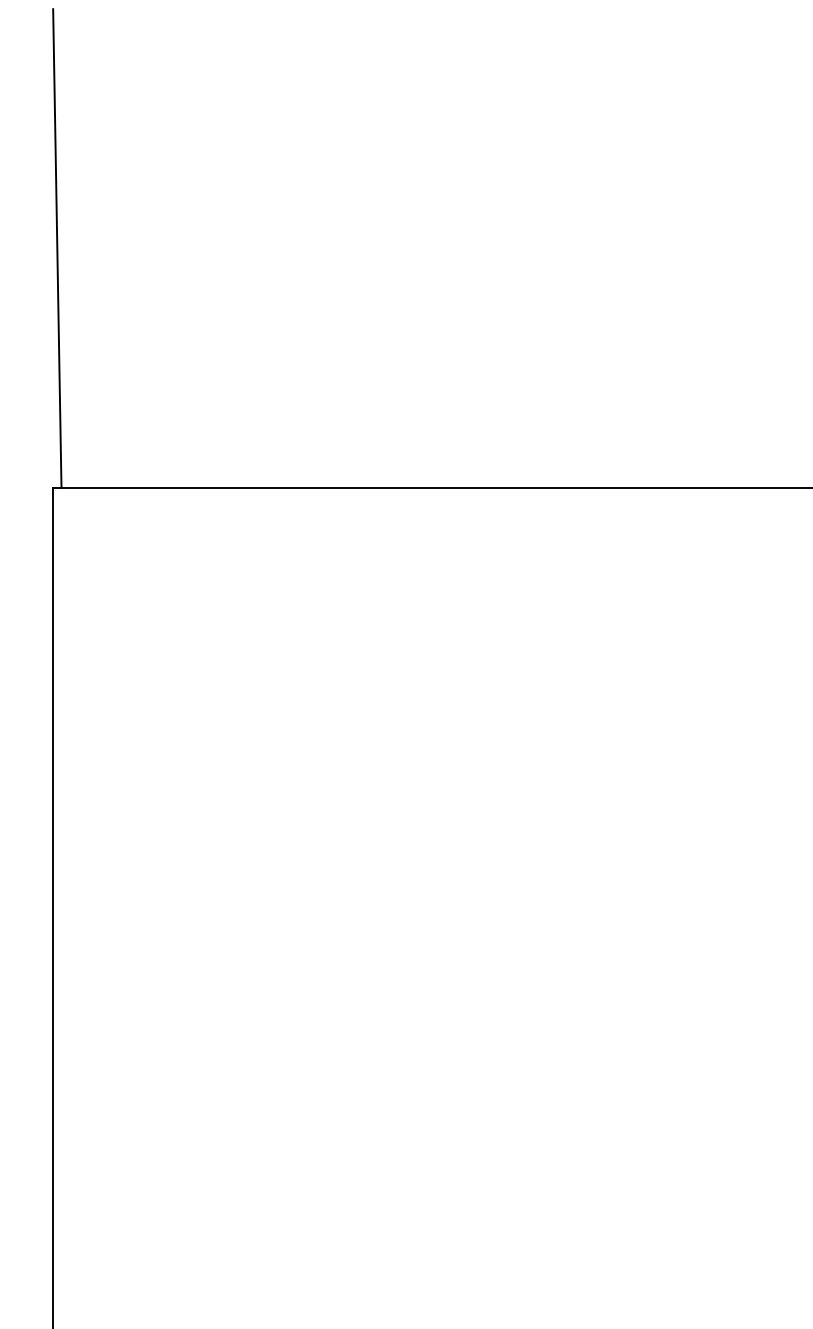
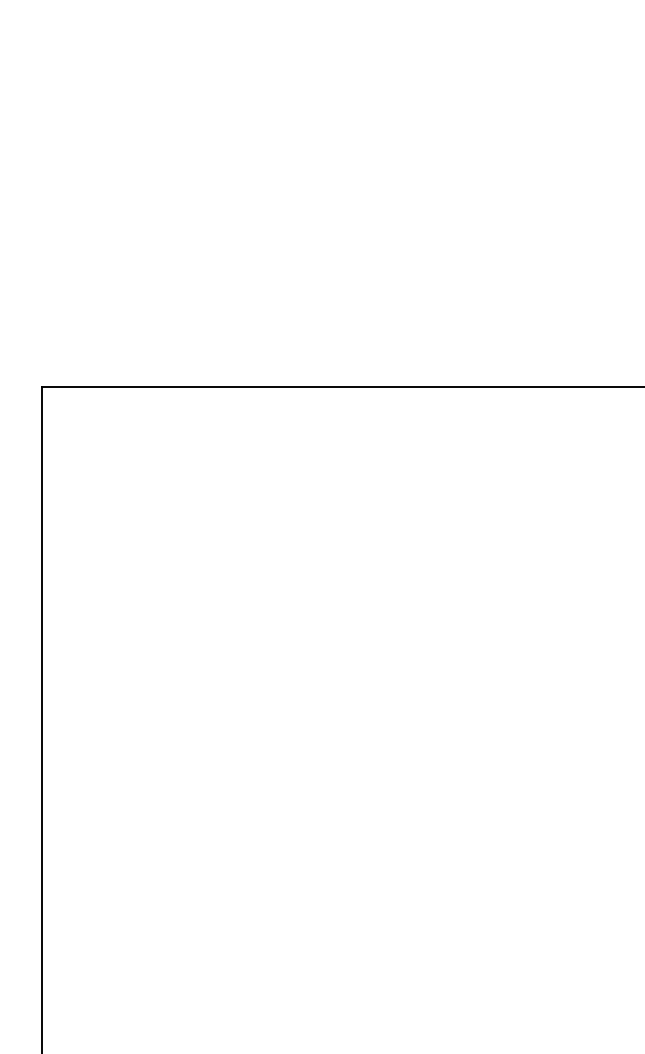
line: (57, 247) -> (45, 196), removed

